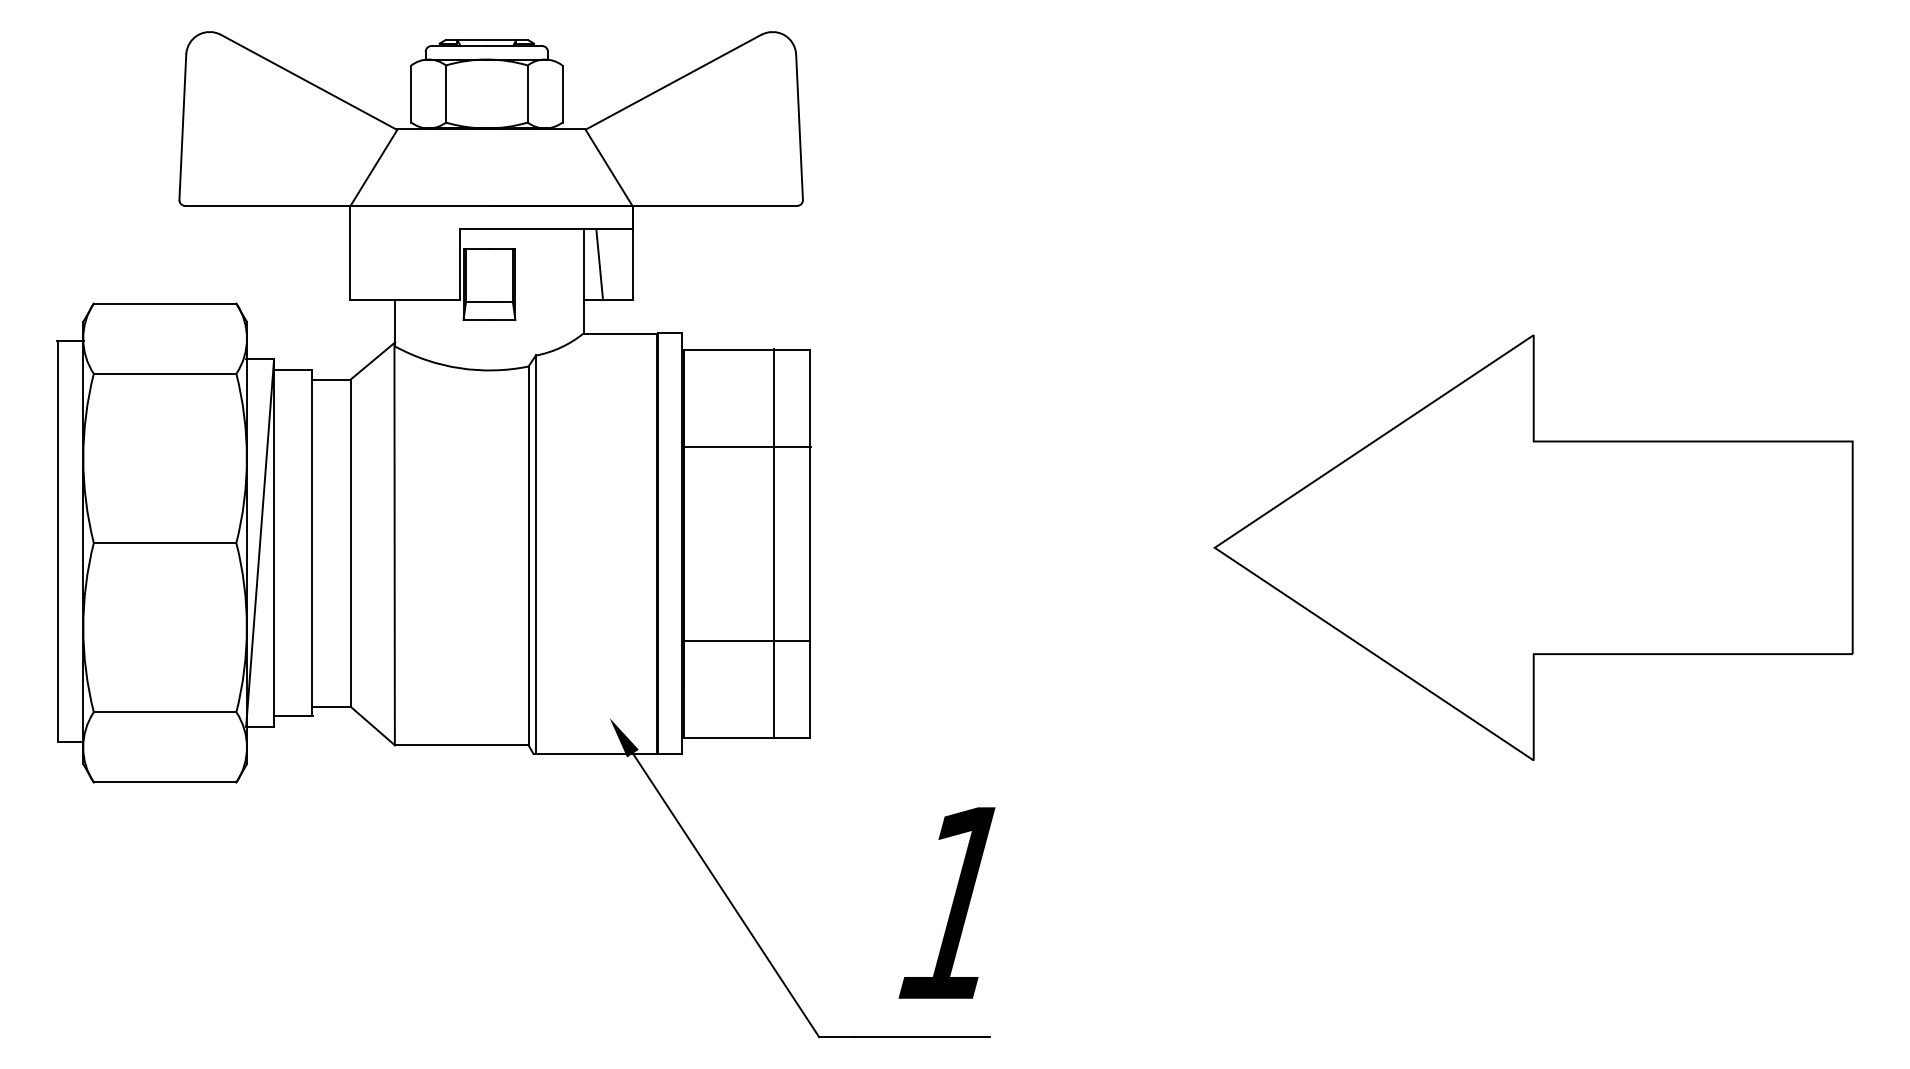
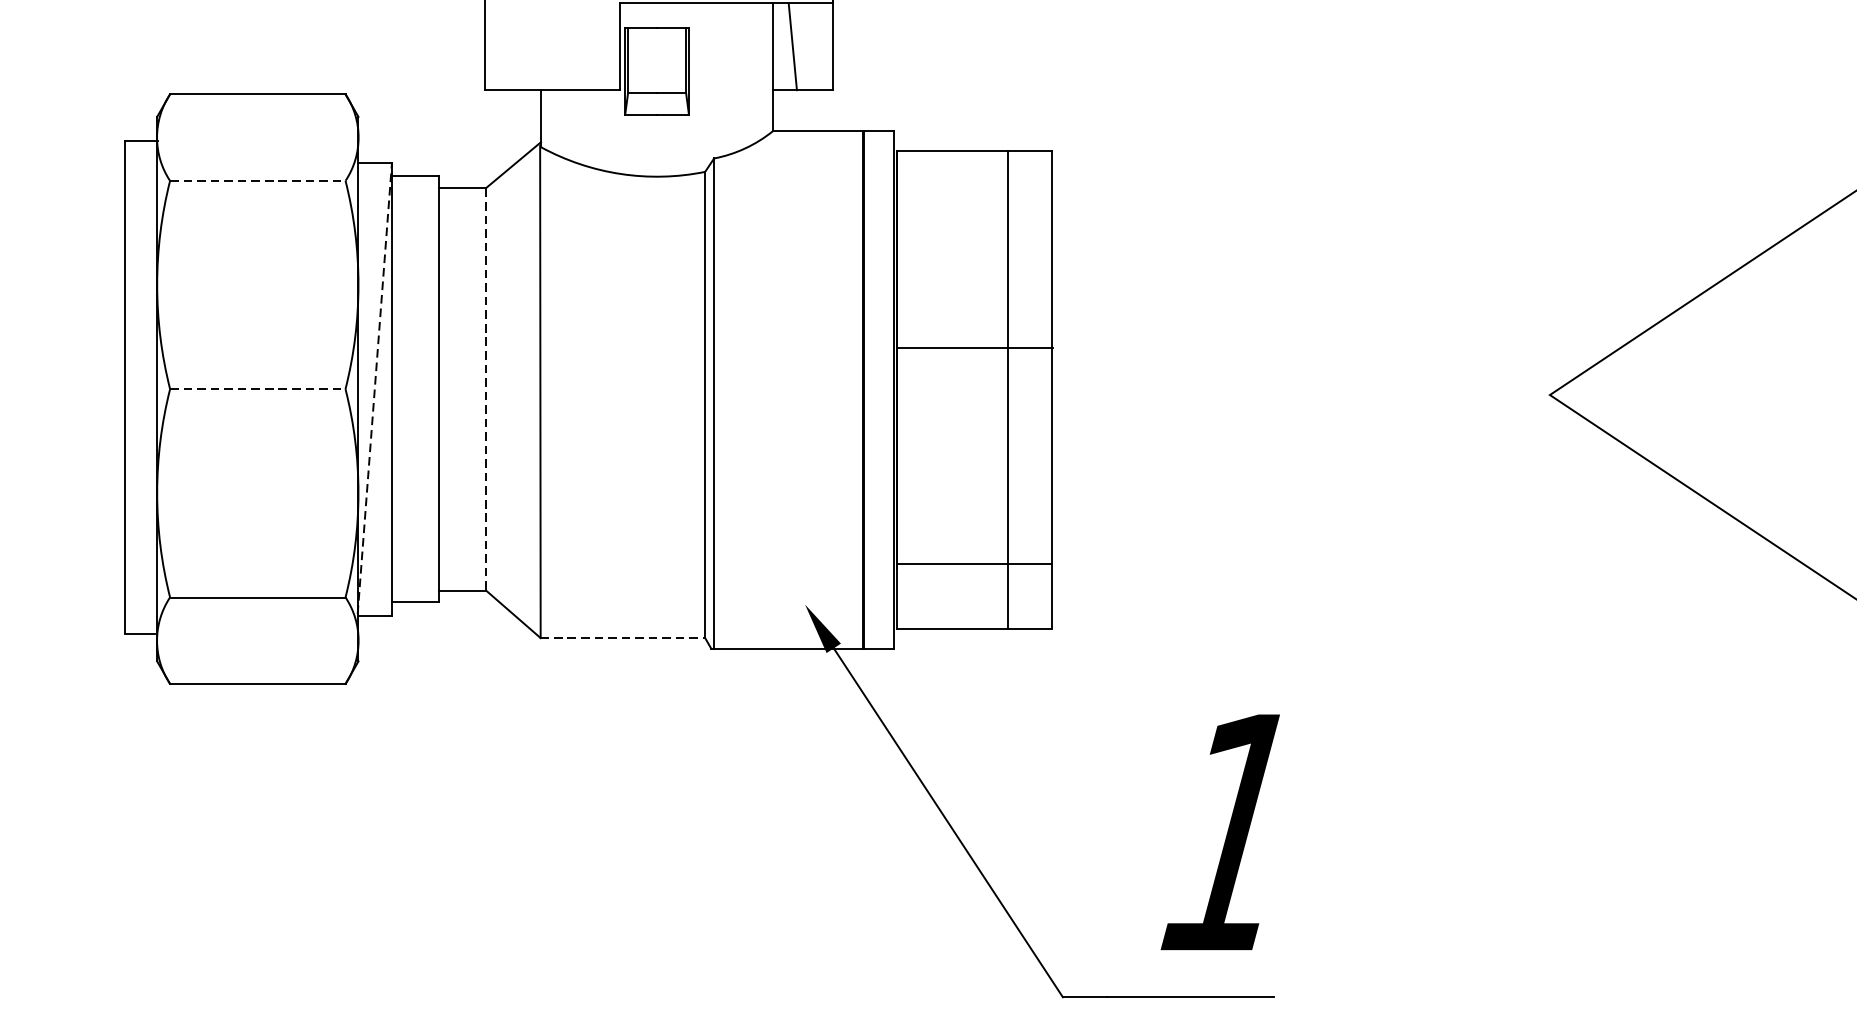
line: (165, 373) -> (258, 180), solid -> dashed
line: (747, 446) -> (974, 347), moved
line: (260, 542) -> (375, 388), solid -> dashed
line: (165, 543) -> (258, 389), solid -> dashed
line: (350, 543) -> (486, 389), solid -> dashed
line: (747, 640) -> (974, 563), moved
line: (461, 745) -> (622, 638), solid -> dashed

